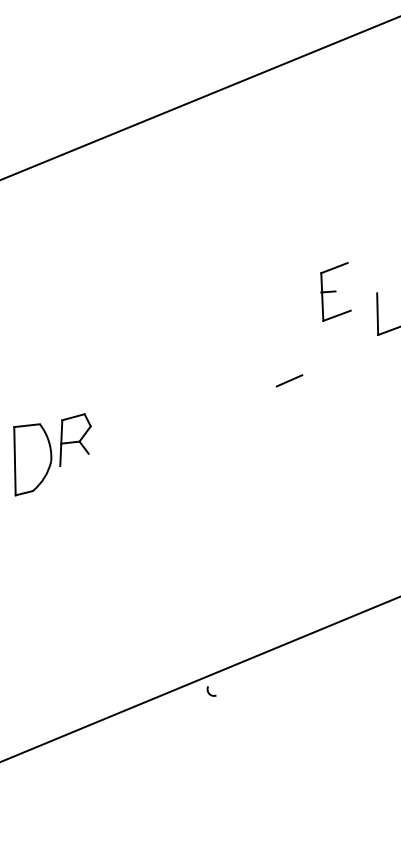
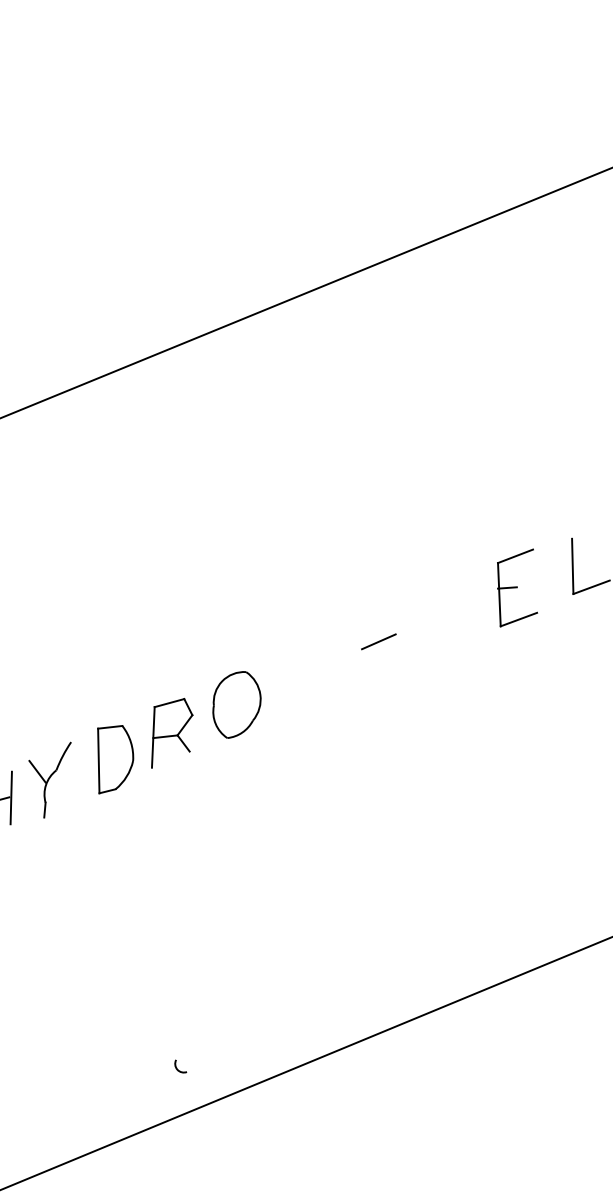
part: (335, 291) -> (517, 587), moved
line: (289, 380) -> (378, 641), moved
part: (124, 418) -> (236, 704), added
part: (32, 459) -> (115, 759), size x0.71
arc: (209, 692) -> (177, 1067), moved

